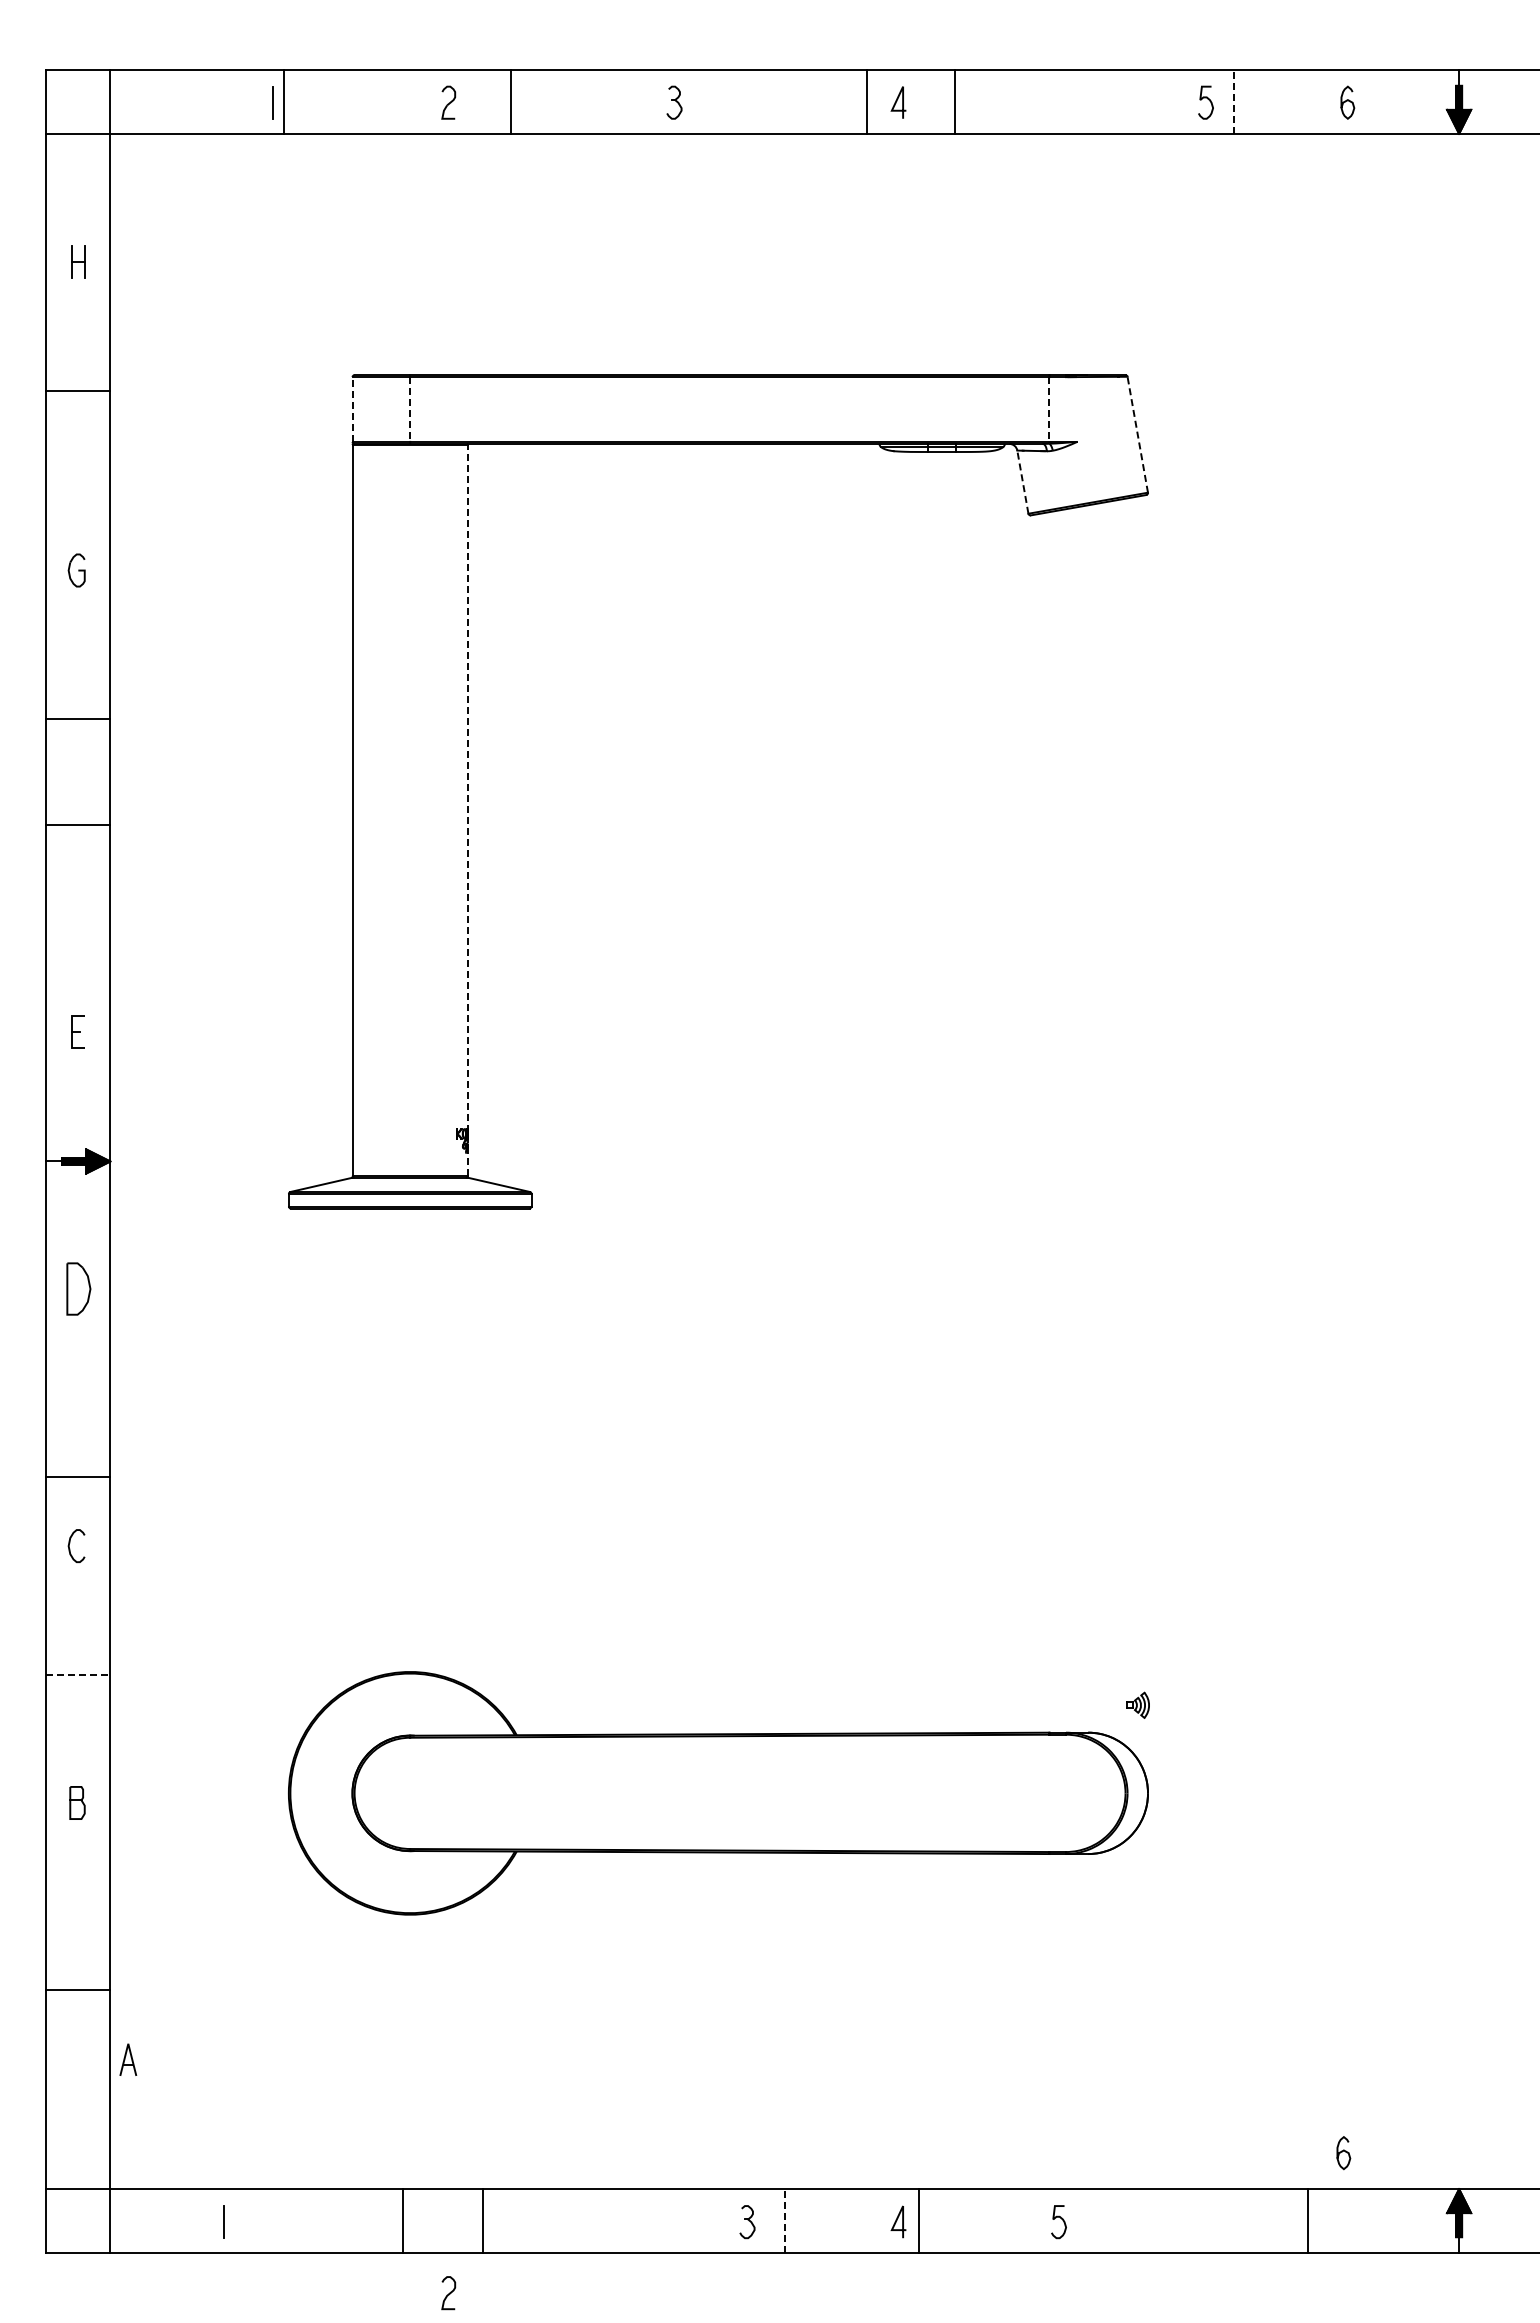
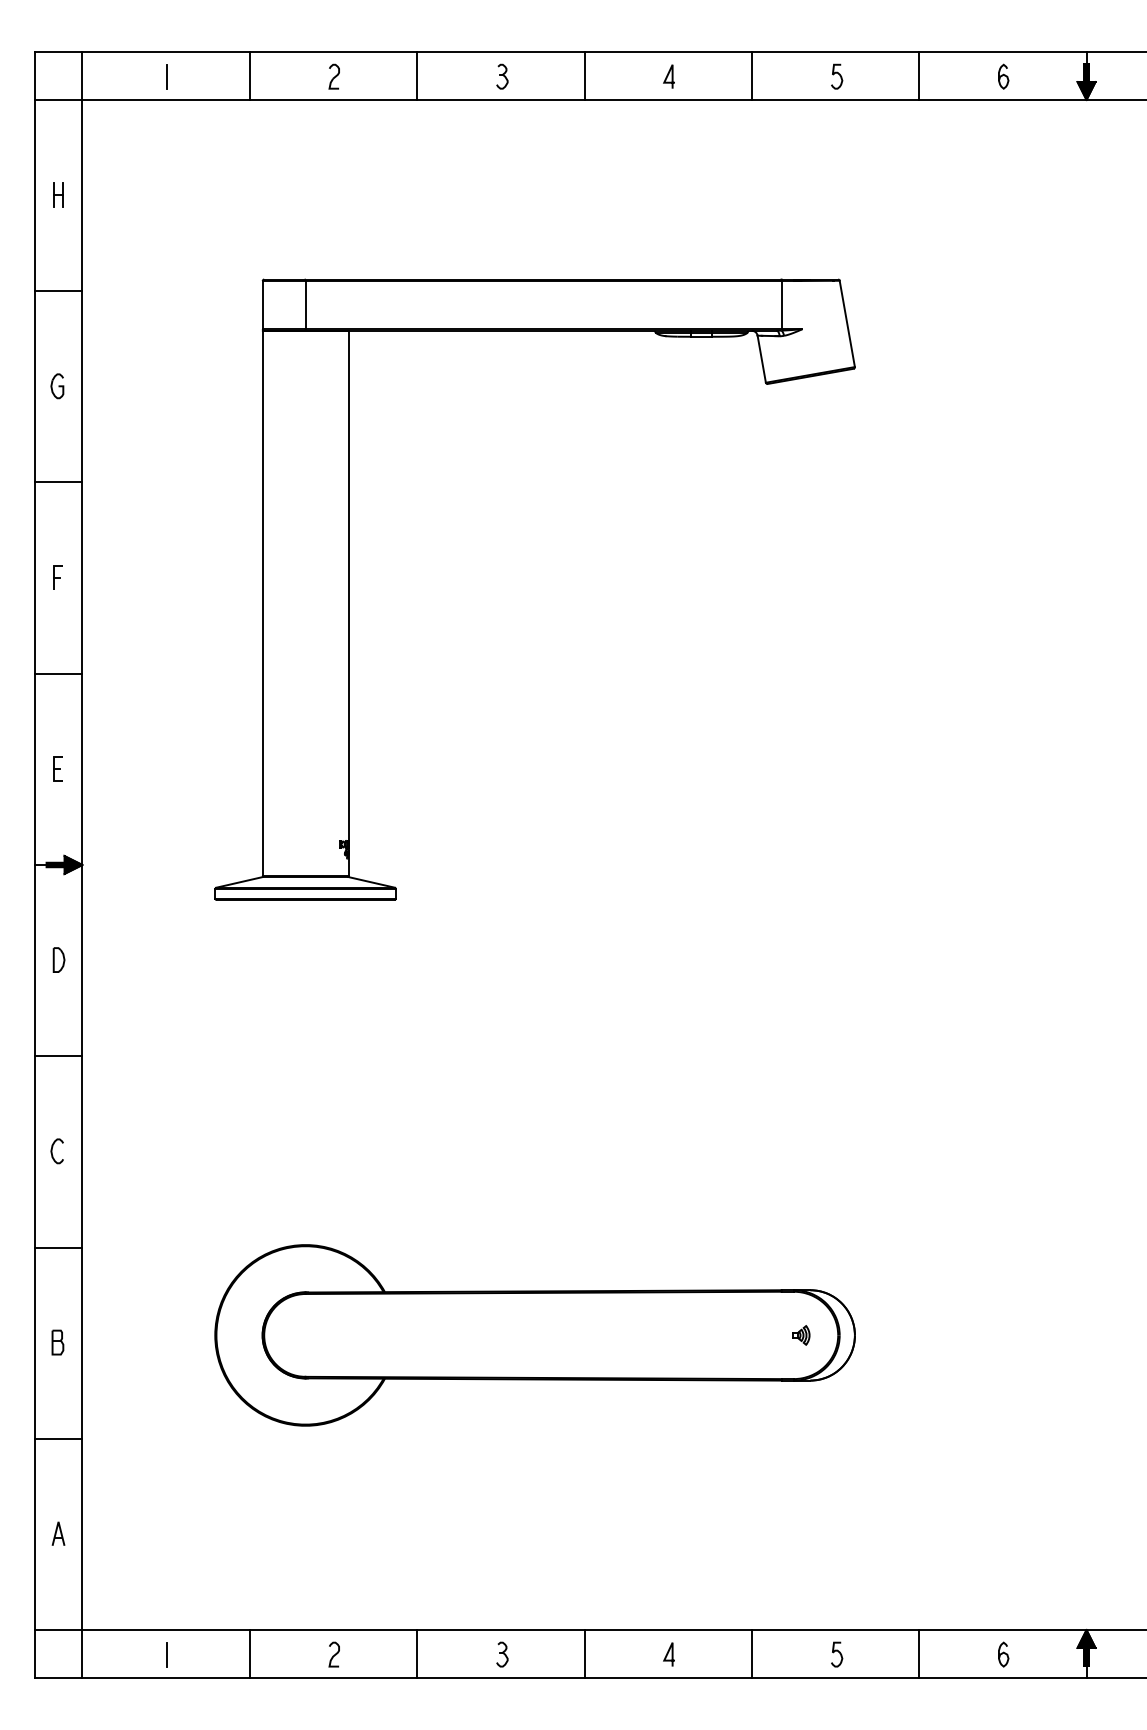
curve: (1207, 99) -> (838, 74), moved
line: (284, 101) -> (250, 75), moved
line: (511, 101) -> (417, 75), moved
line: (866, 101) -> (584, 75), moved
line: (954, 101) -> (751, 75), moved
line: (1234, 101) -> (919, 75), dashed -> solid
line: (272, 102) -> (166, 76), moved
line: (352, 409) -> (262, 305), dashed -> solid
line: (410, 410) -> (305, 305), dashed -> solid
line: (1049, 410) -> (781, 305), dashed -> solid
line: (1137, 434) -> (847, 323), dashed -> solid
line: (1022, 481) -> (761, 358), dashed -> solid
part: (76, 570) -> (57, 386), moved
line: (78, 718) -> (58, 482), moved
part: (77, 774) -> (57, 576), added
line: (467, 809) -> (348, 602), dashed -> solid
line: (78, 824) -> (58, 673), moved
part: (79, 1289) -> (59, 960), size x0.62
line: (78, 1477) -> (58, 1056), moved
line: (78, 1675) -> (58, 1247), dashed -> solid
part: (1137, 1704) -> (800, 1334), moved
line: (78, 1990) -> (58, 1439), moved
part: (128, 2059) -> (58, 1533), moved
curve: (1342, 2152) -> (1002, 1654), moved
curve: (1061, 2219) -> (838, 1652), moved
line: (784, 2220) -> (584, 1653), dashed -> solid
line: (403, 2221) -> (250, 1654), moved
line: (483, 2221) -> (417, 1654), moved
line: (918, 2221) -> (751, 1654), moved
line: (1308, 2221) -> (919, 1654), moved
part: (747, 2222) -> (502, 1654), moved
curve: (448, 2293) -> (334, 1654), moved

